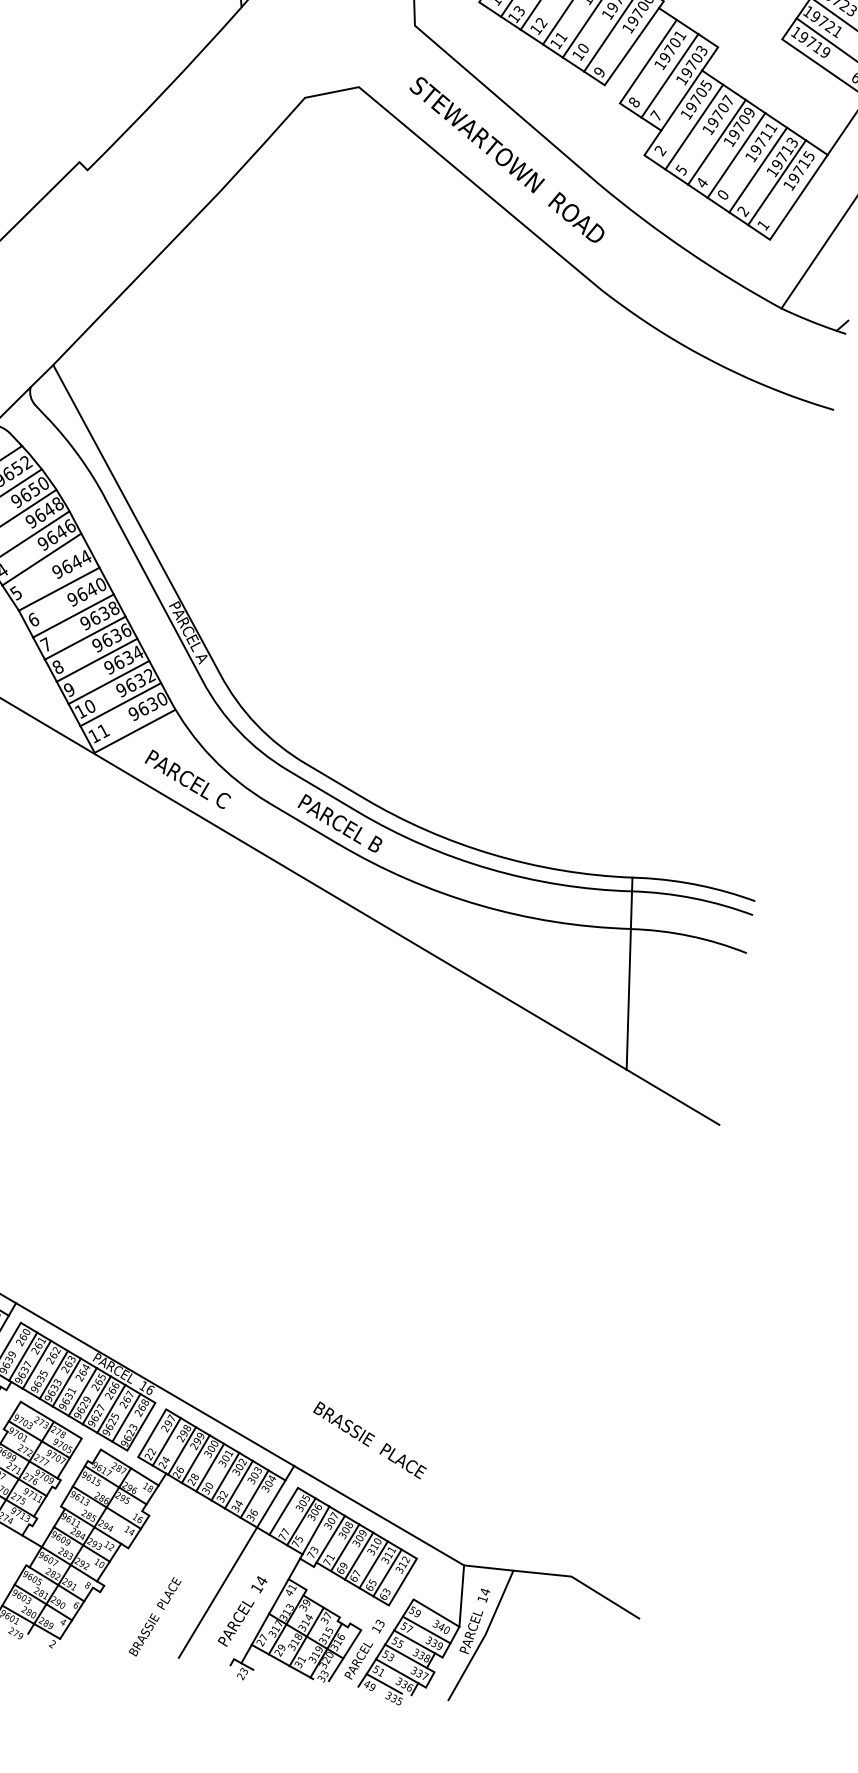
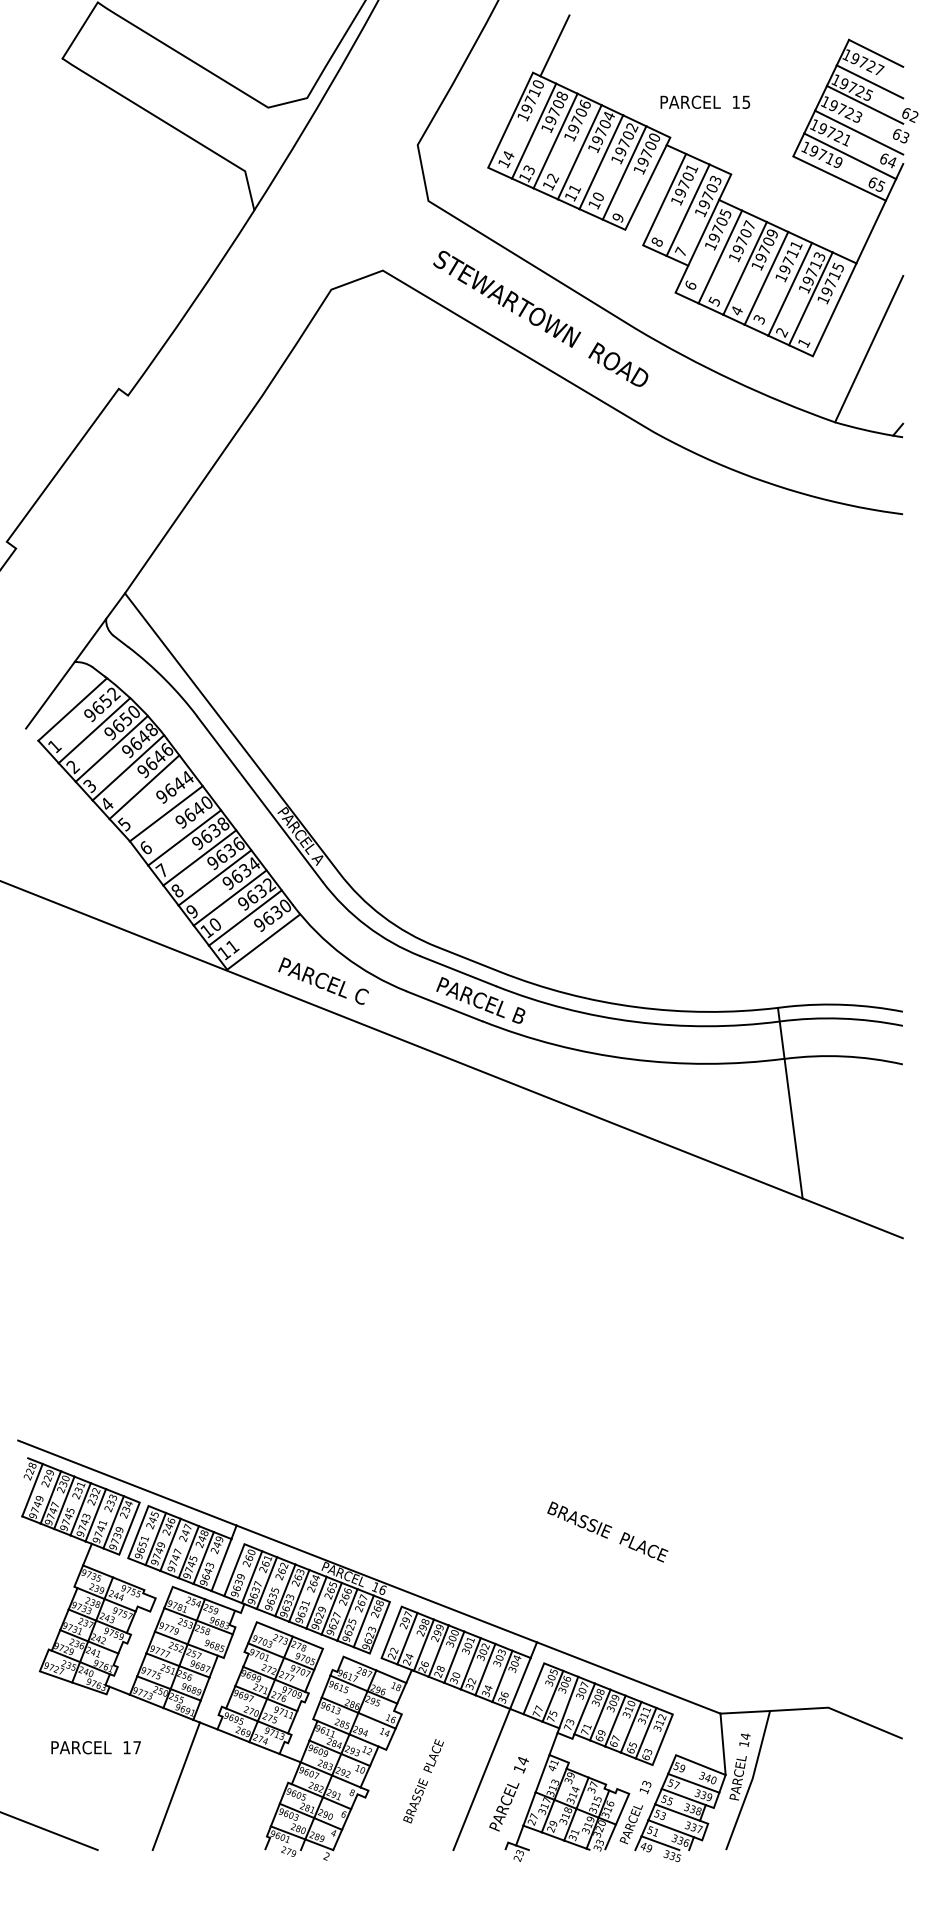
text: (660, 150) -> (690, 285), 2 -> 6
text: (722, 194) -> (758, 319), 0 -> 3
text: (369, 1439) -> (607, 1531), moved
text: (155, 1617) -> (423, 1781), moved

